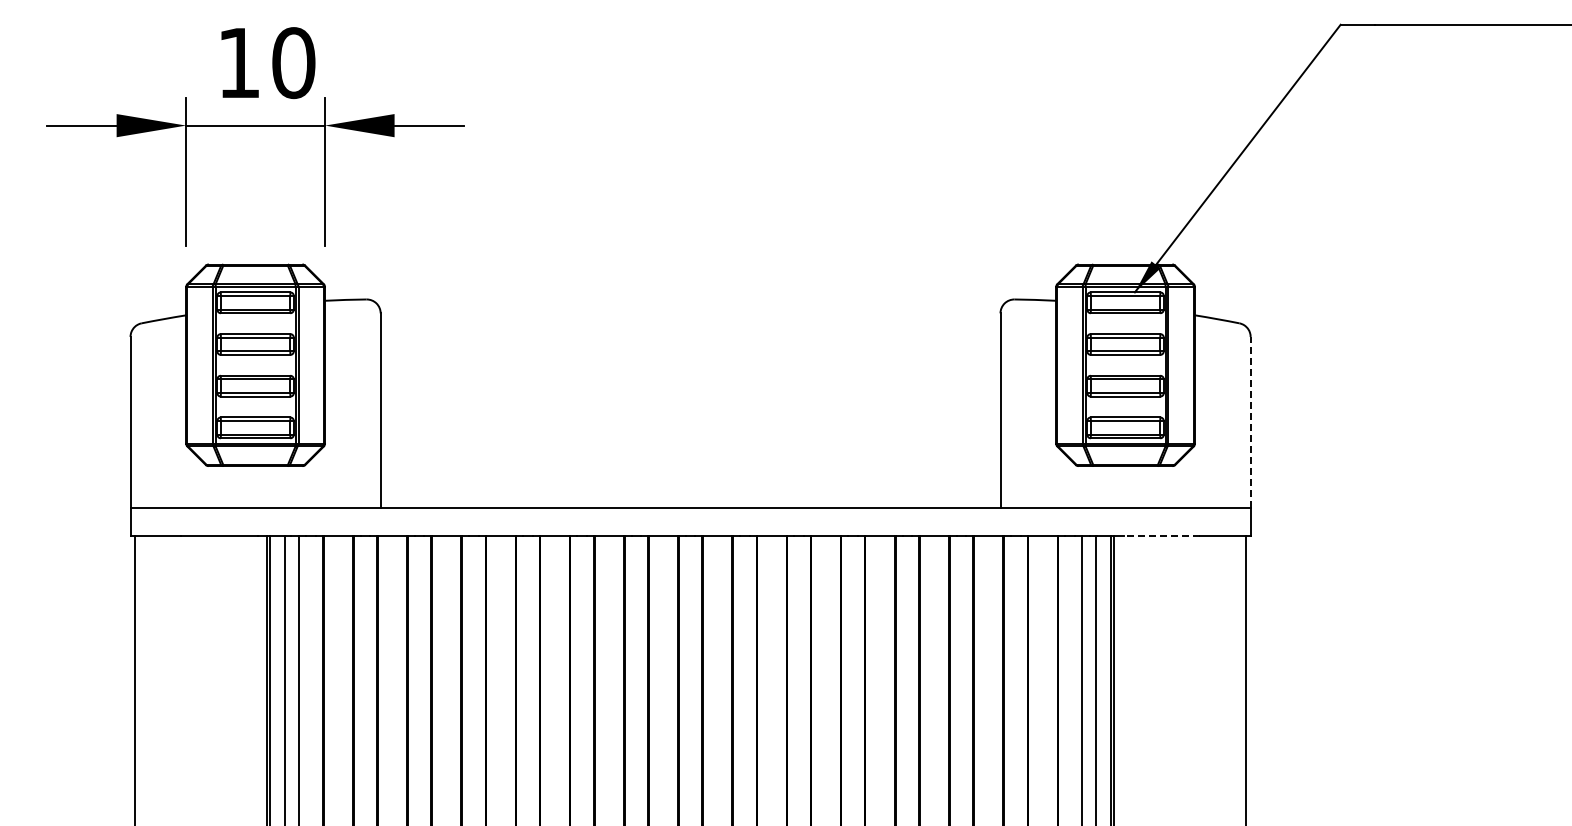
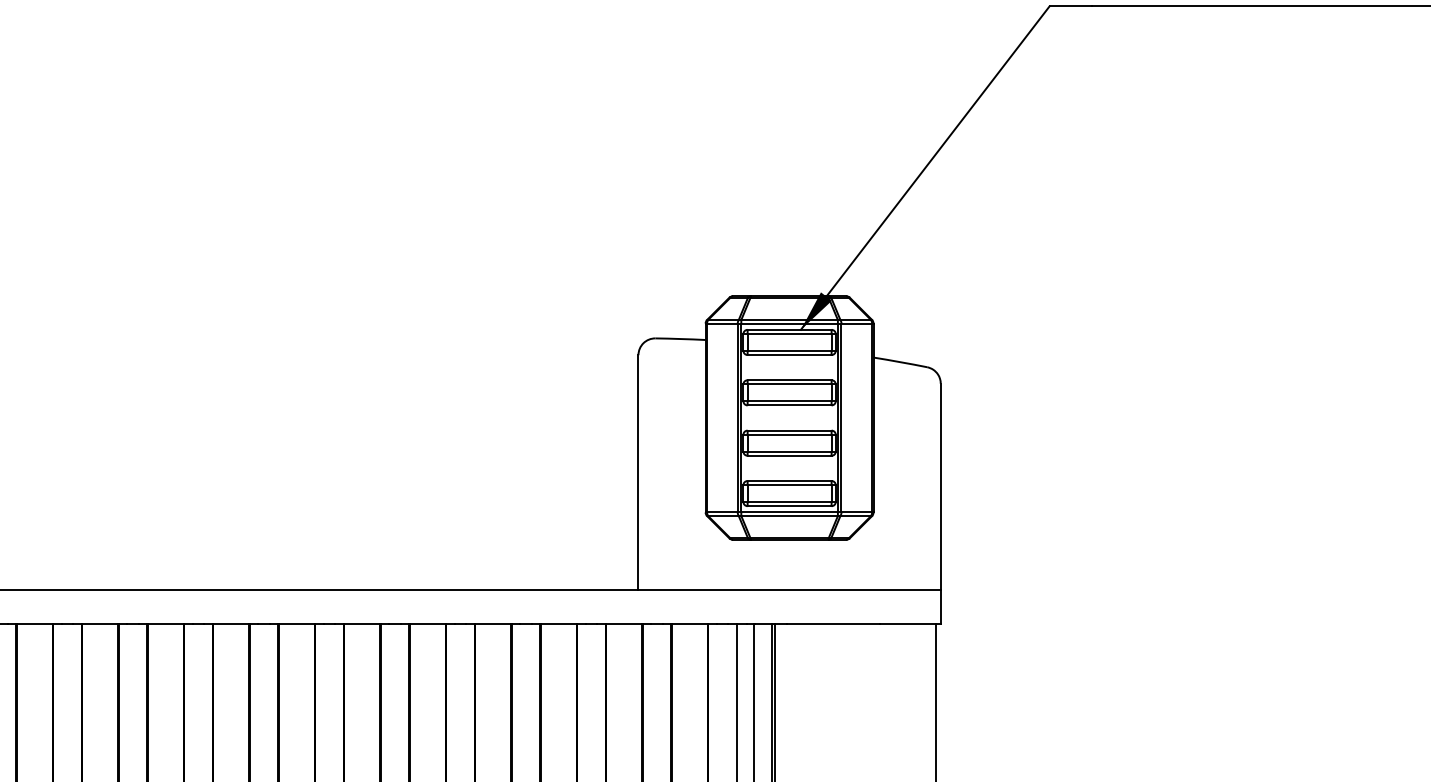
line: (1250, 421) -> (940, 485), dashed -> solid
line: (1161, 535) -> (833, 623), dashed -> solid

